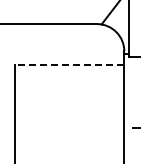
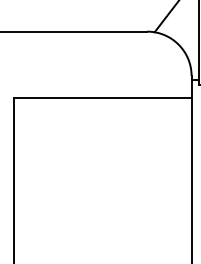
line: (69, 64) -> (102, 97), dashed -> solid

